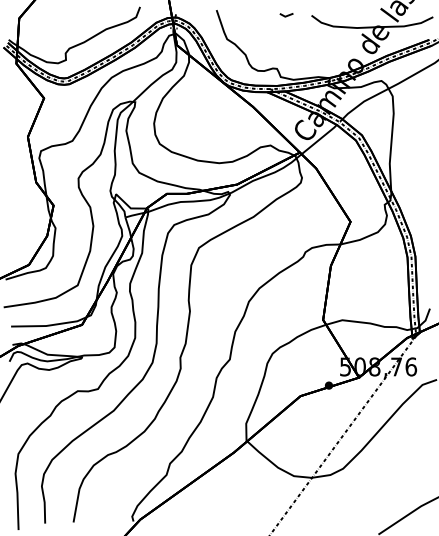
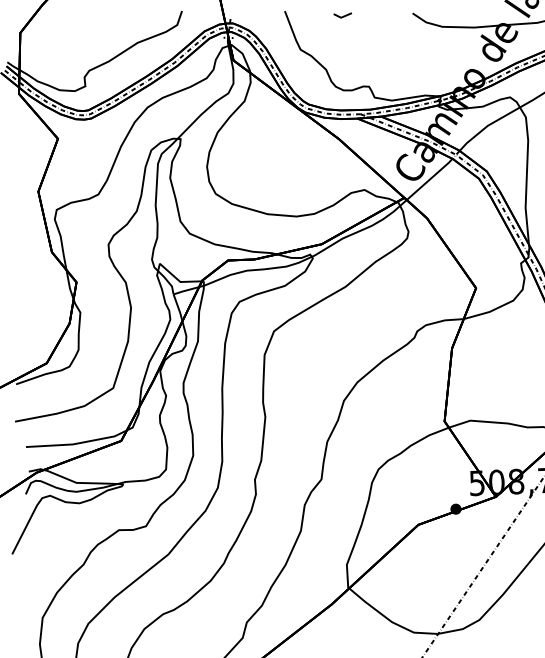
line: (286, 15) -> (342, 16), moved

